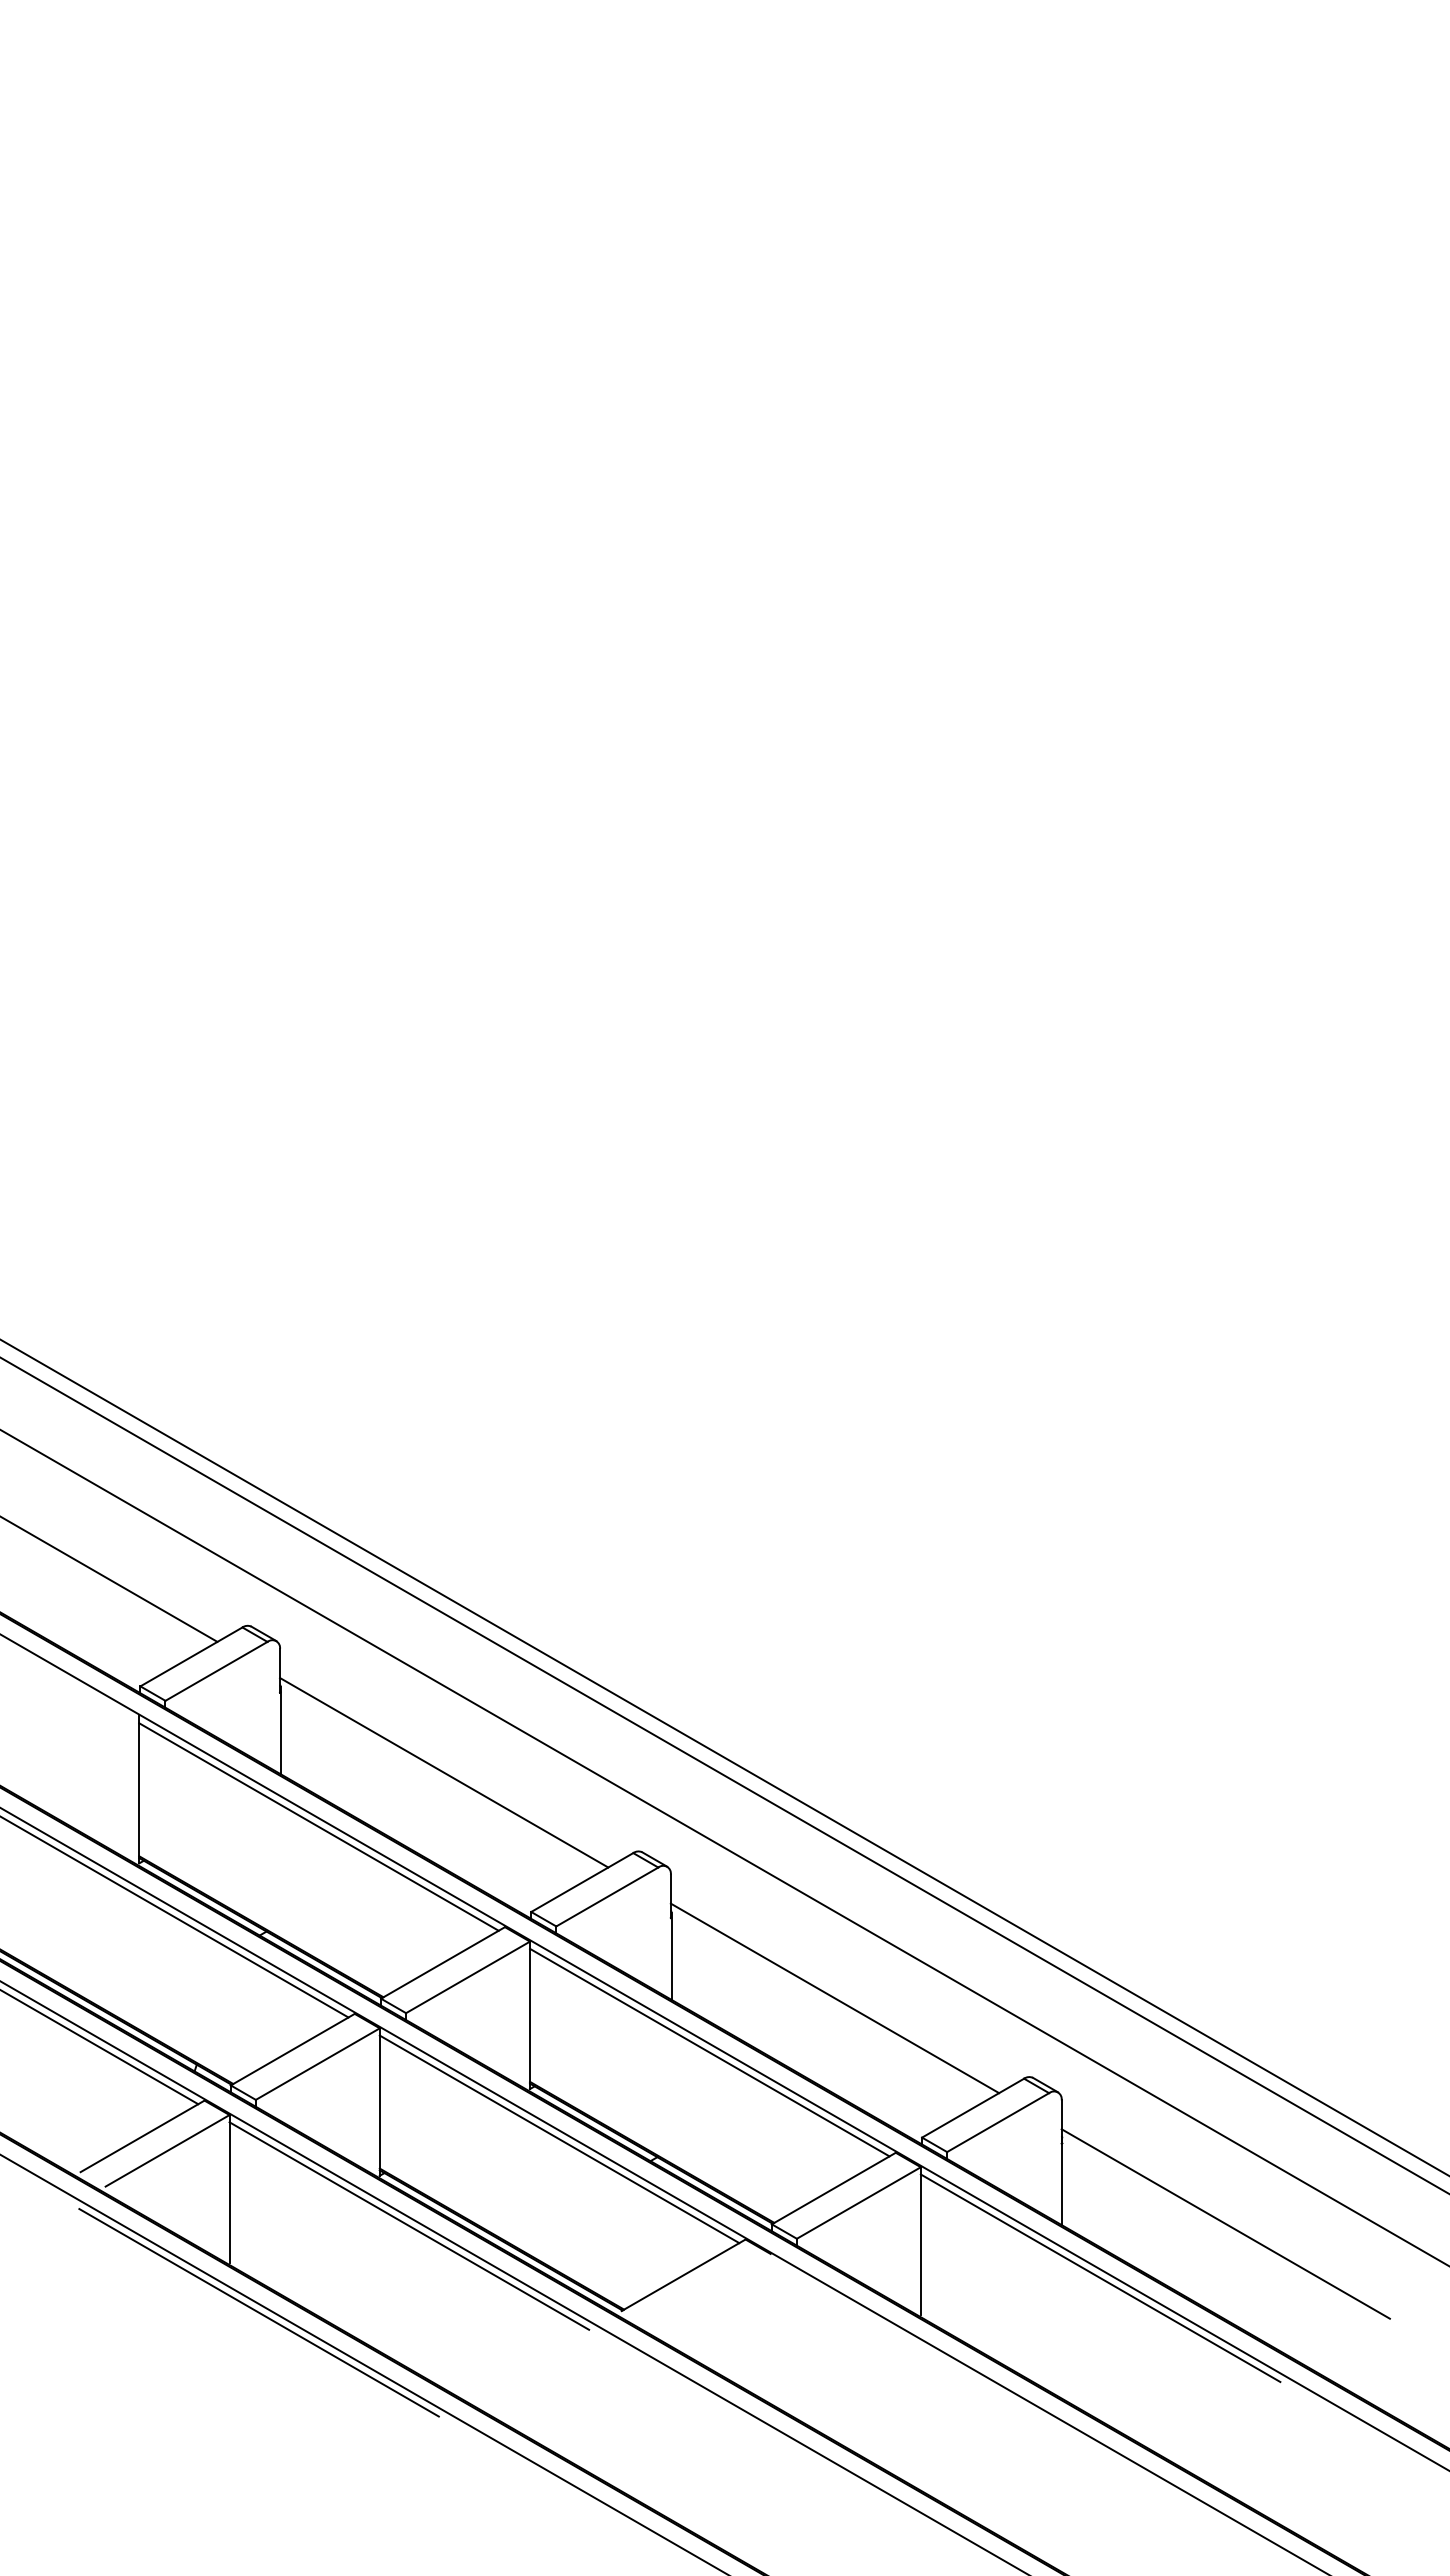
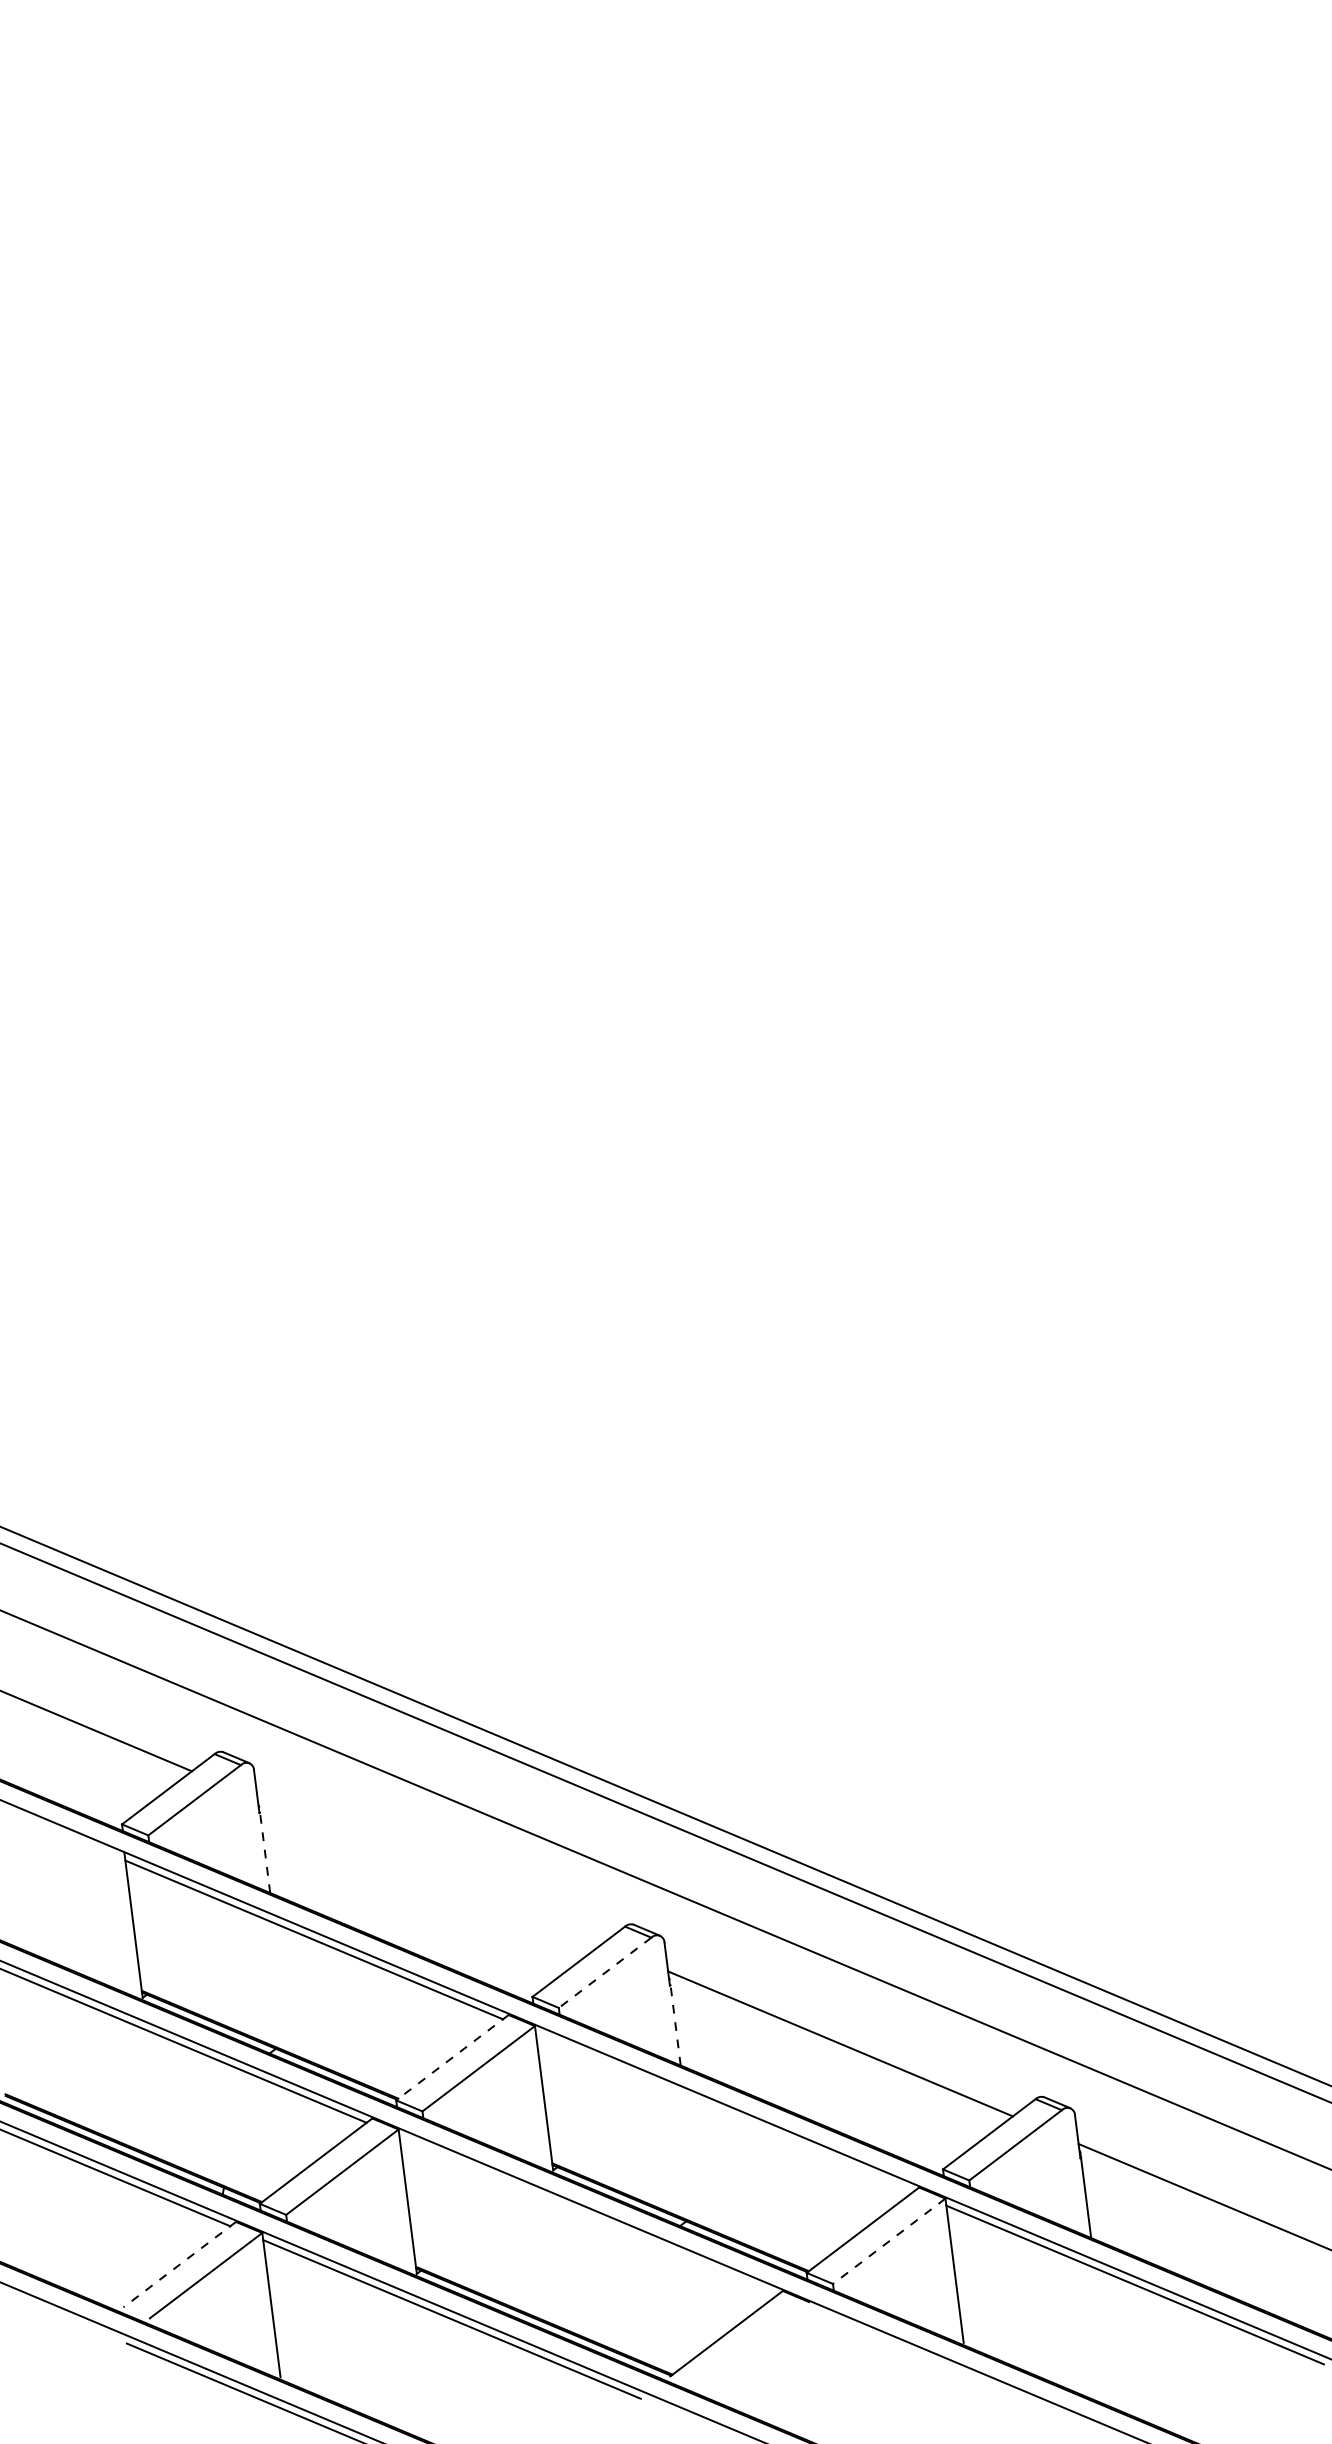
line: (280, 1730) -> (264, 1850), solid -> dashed
line: (444, 1772) -> (430, 1871), removed
line: (607, 1897) -> (605, 1973), solid -> dashed
line: (671, 1956) -> (675, 2023), solid -> dashed
line: (443, 1962) -> (452, 2057), solid -> dashed
line: (709, 2052) -> (724, 2112), removed
line: (142, 2136) -> (179, 2264), solid -> dashed
line: (559, 2139) -> (588, 2216), removed
line: (858, 2203) -> (888, 2241), solid -> dashed

